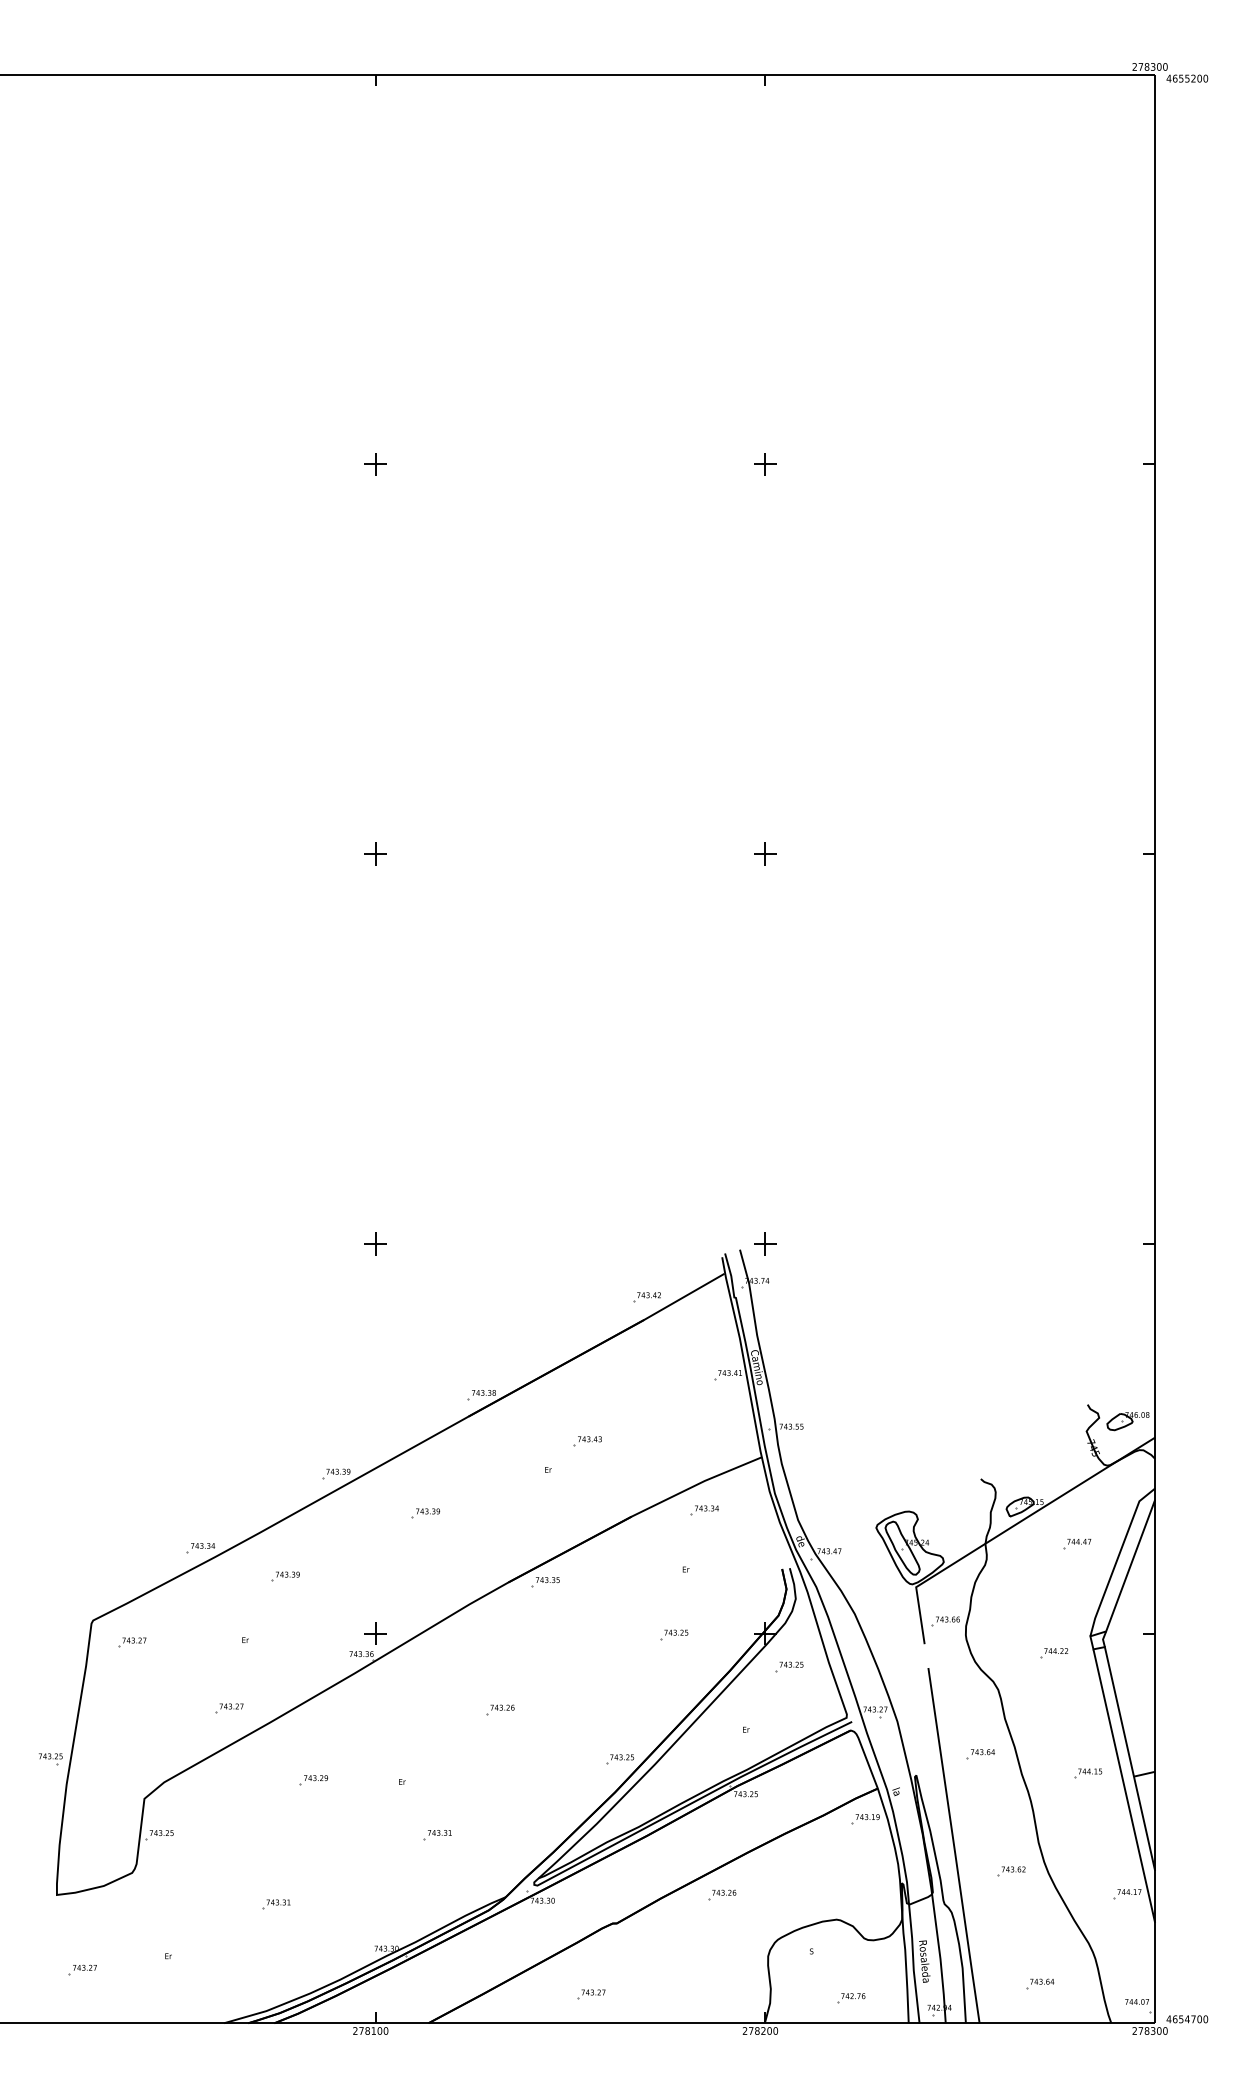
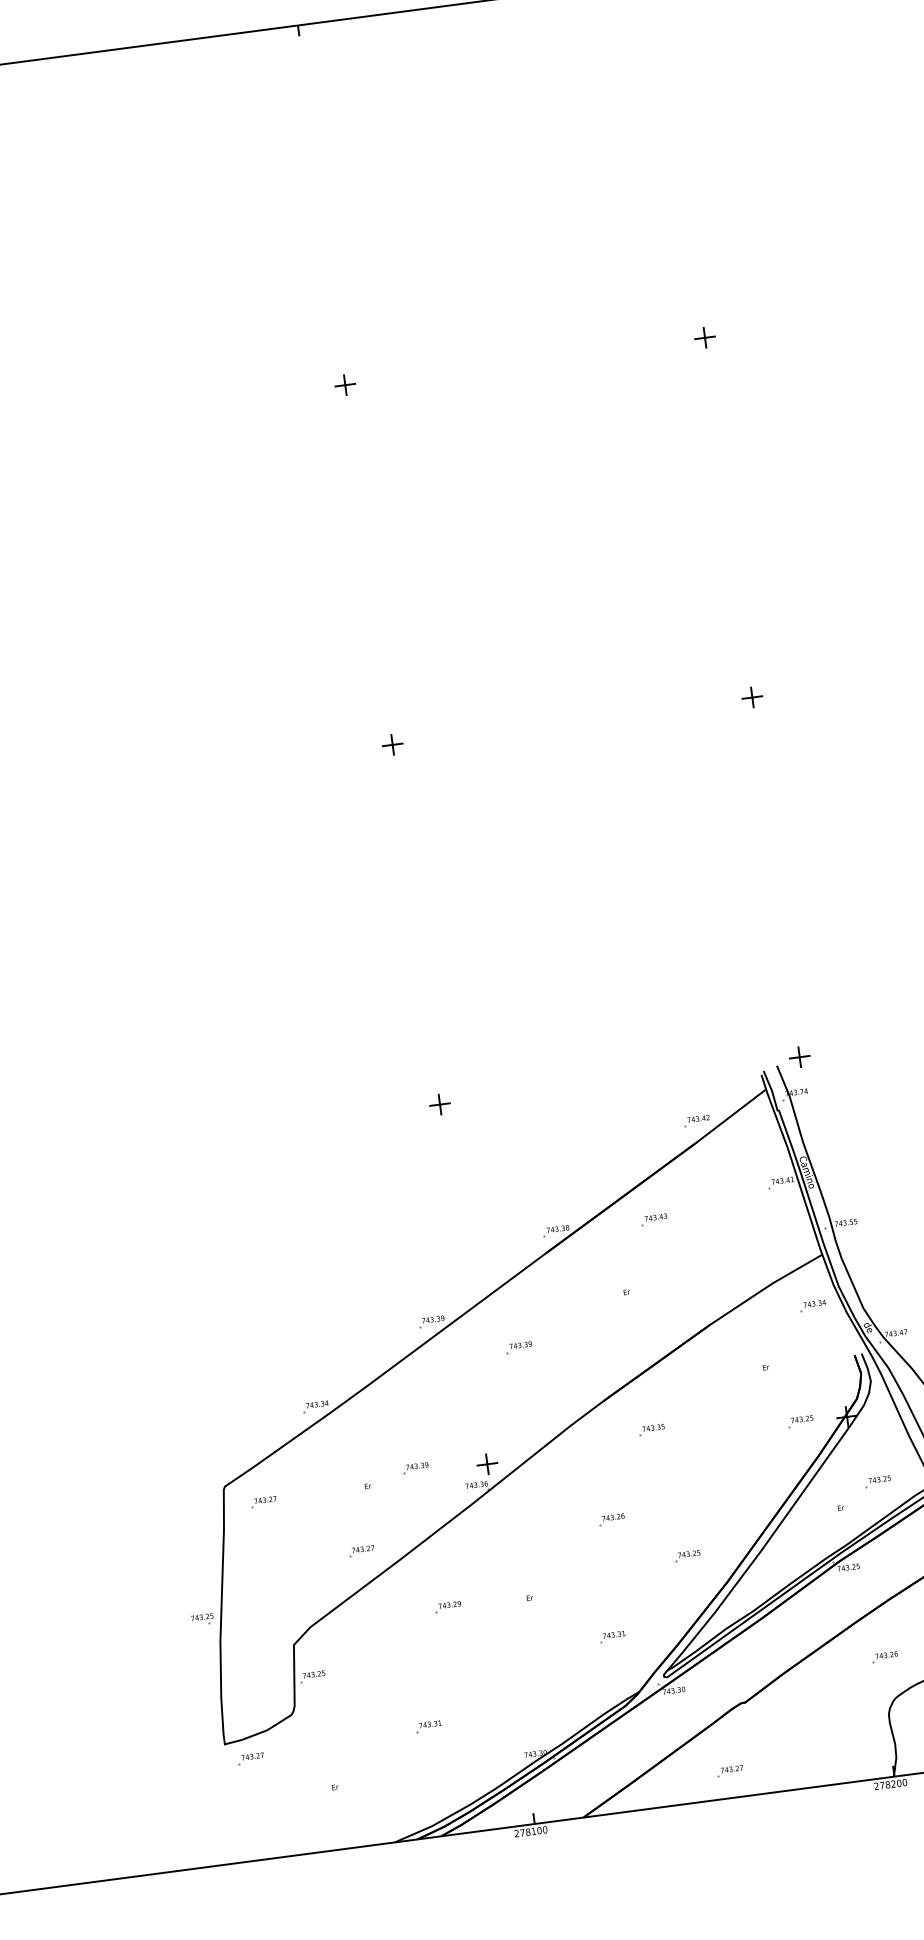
part: (587, 1441) -> (654, 1219), moved
part: (704, 1510) -> (812, 1305), moved
part: (285, 1576) -> (415, 1468), moved
part: (545, 1582) -> (651, 1430), moved
part: (674, 1634) -> (800, 1421), moved
part: (789, 1666) -> (878, 1481), moved
part: (620, 1759) -> (687, 1556), moved
part: (437, 1835) -> (612, 1637), moved
part: (722, 1894) -> (885, 1656), moved
part: (82, 1969) -> (250, 1758), moved

